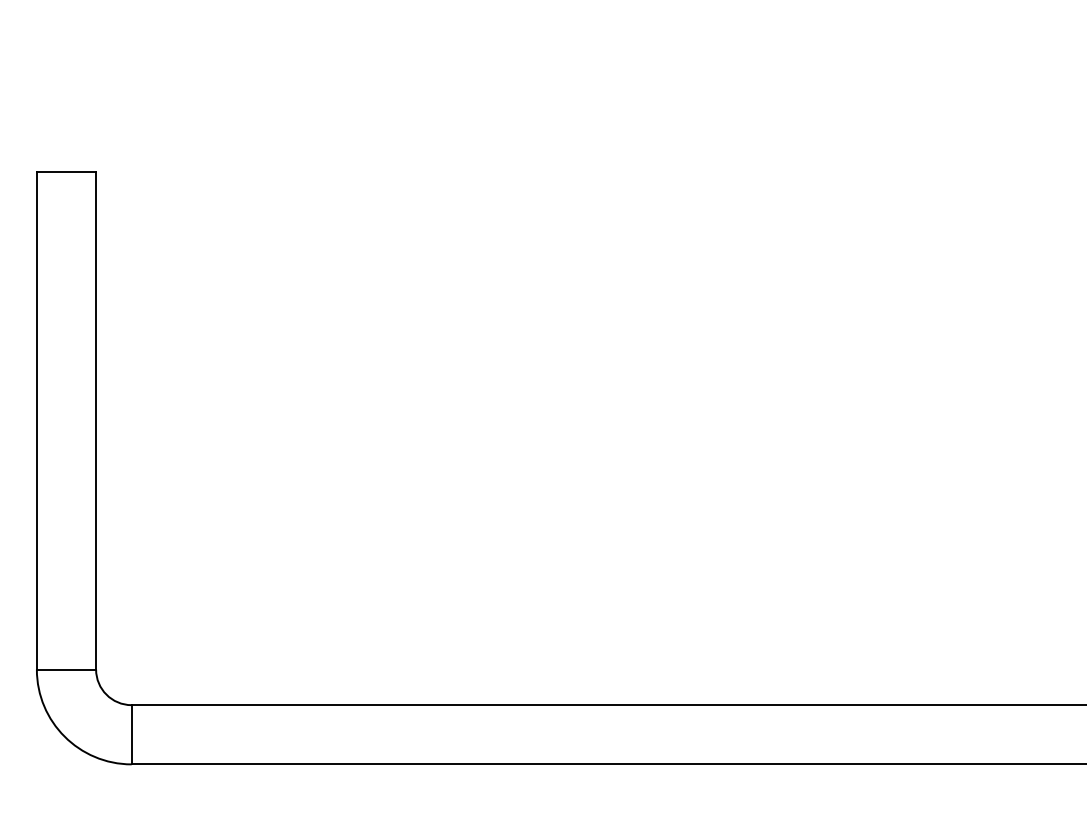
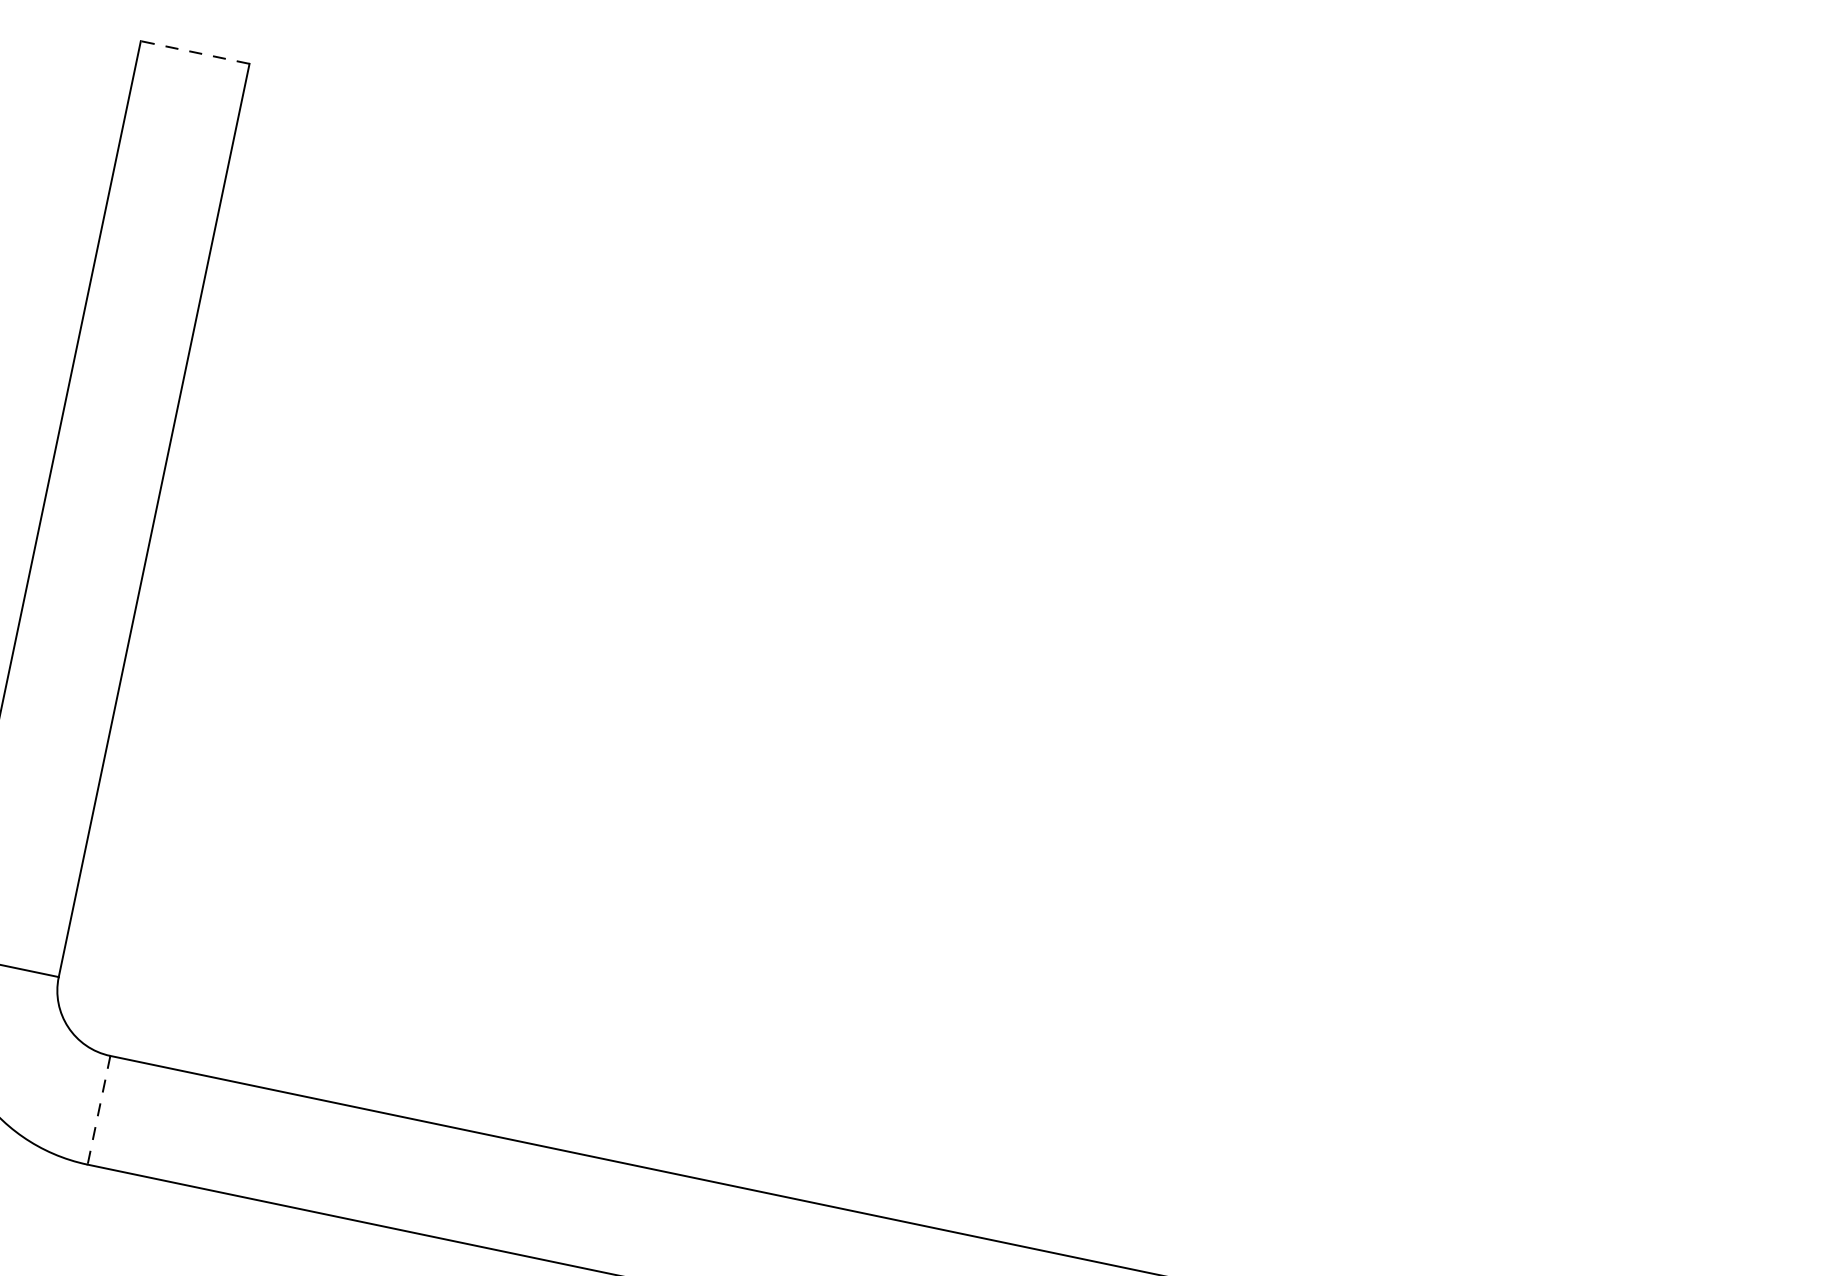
line: (66, 172) -> (195, 53), solid -> dashed
line: (131, 734) -> (98, 1109), solid -> dashed

